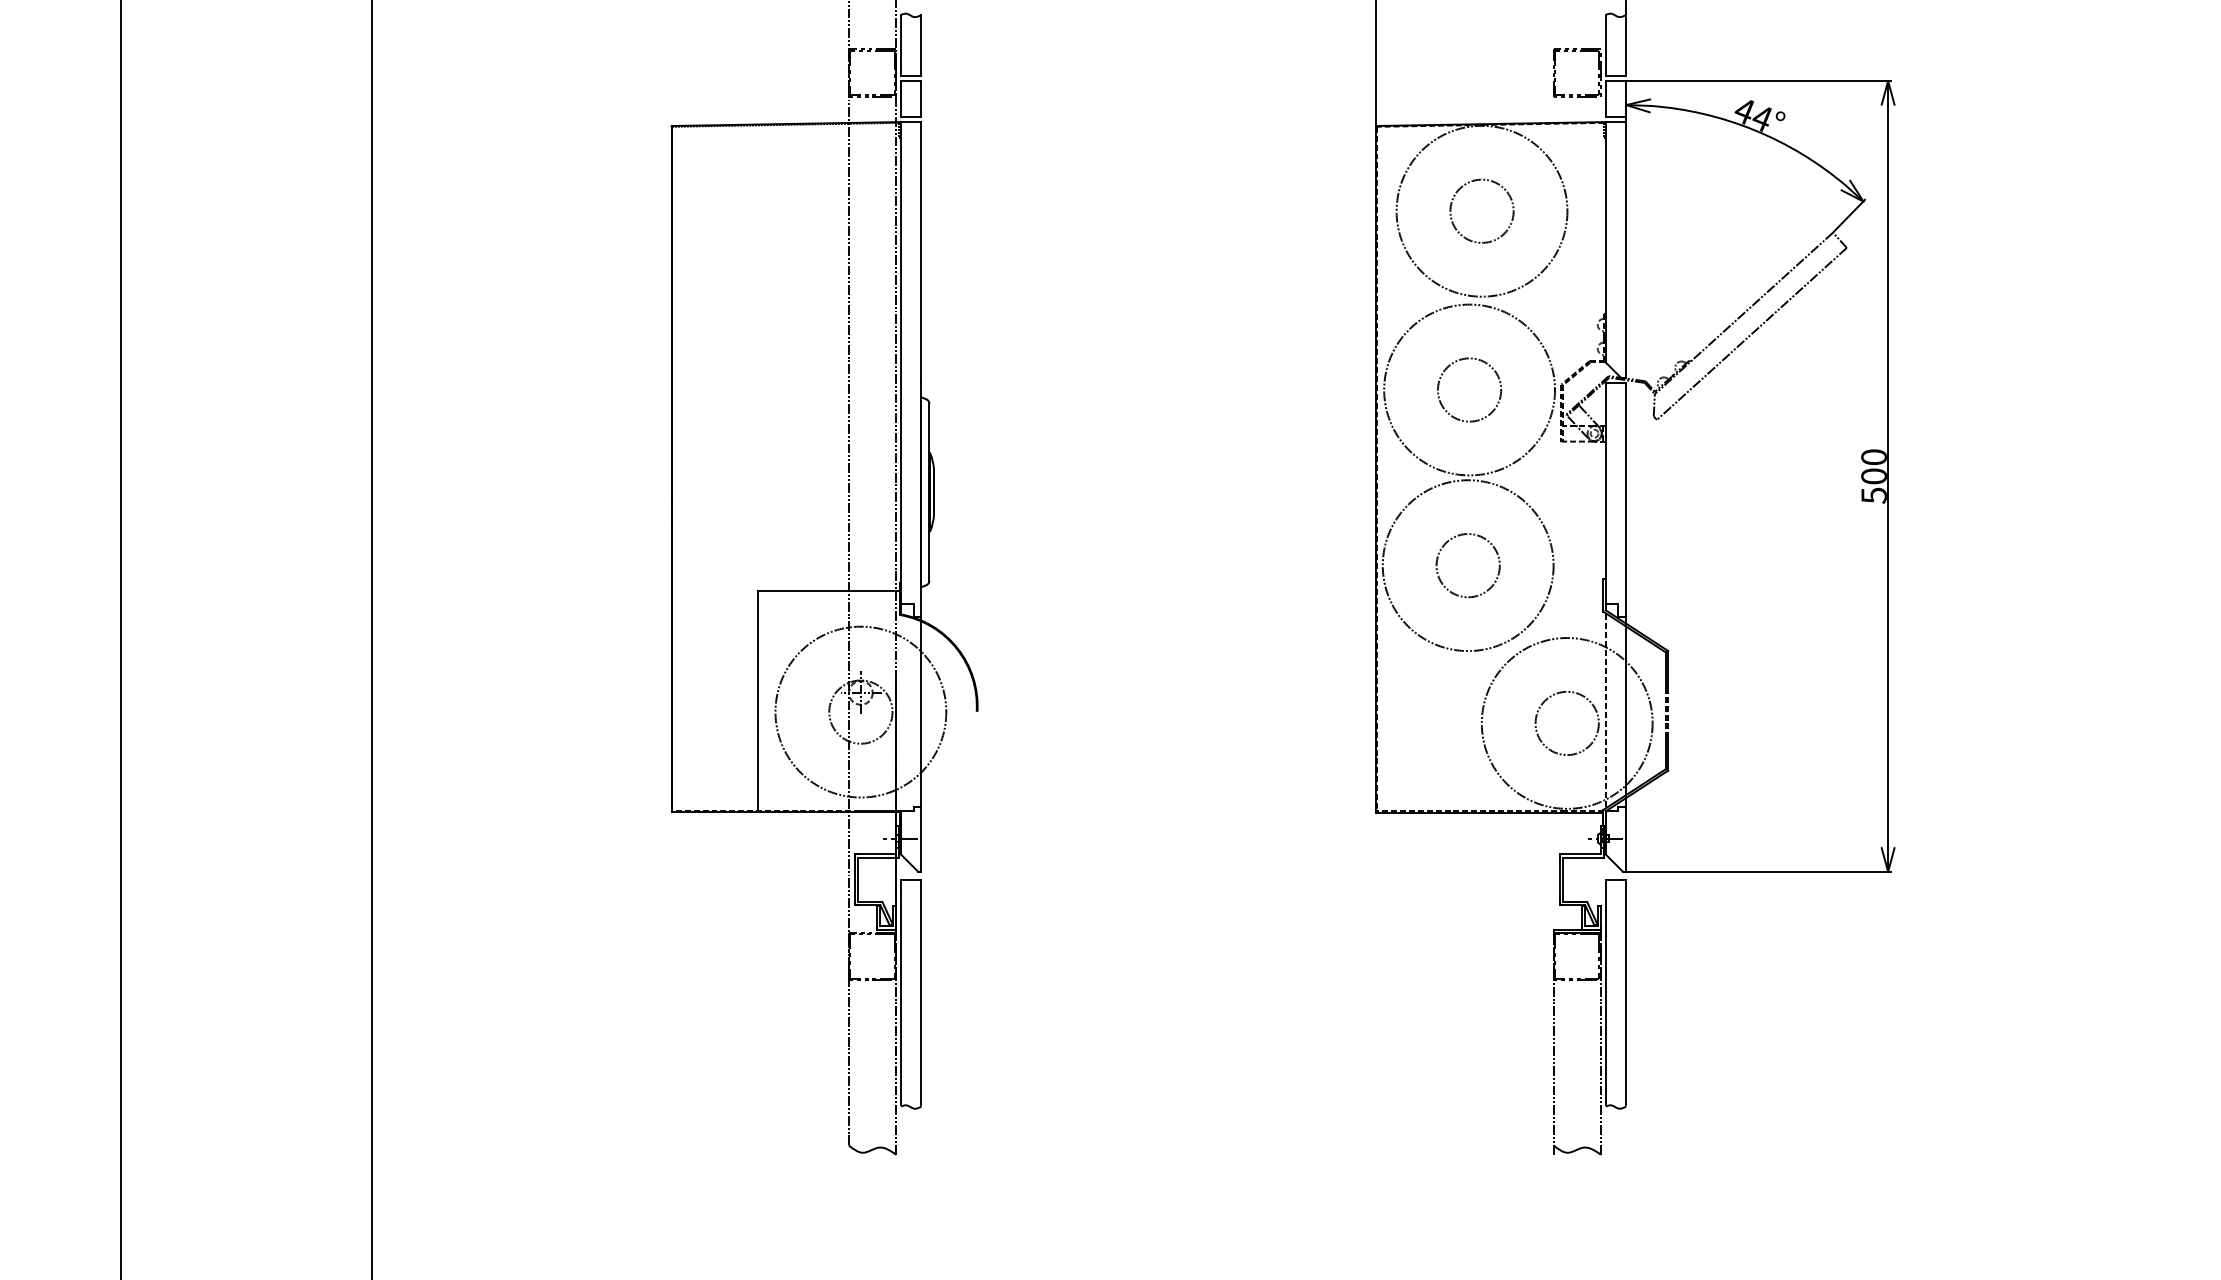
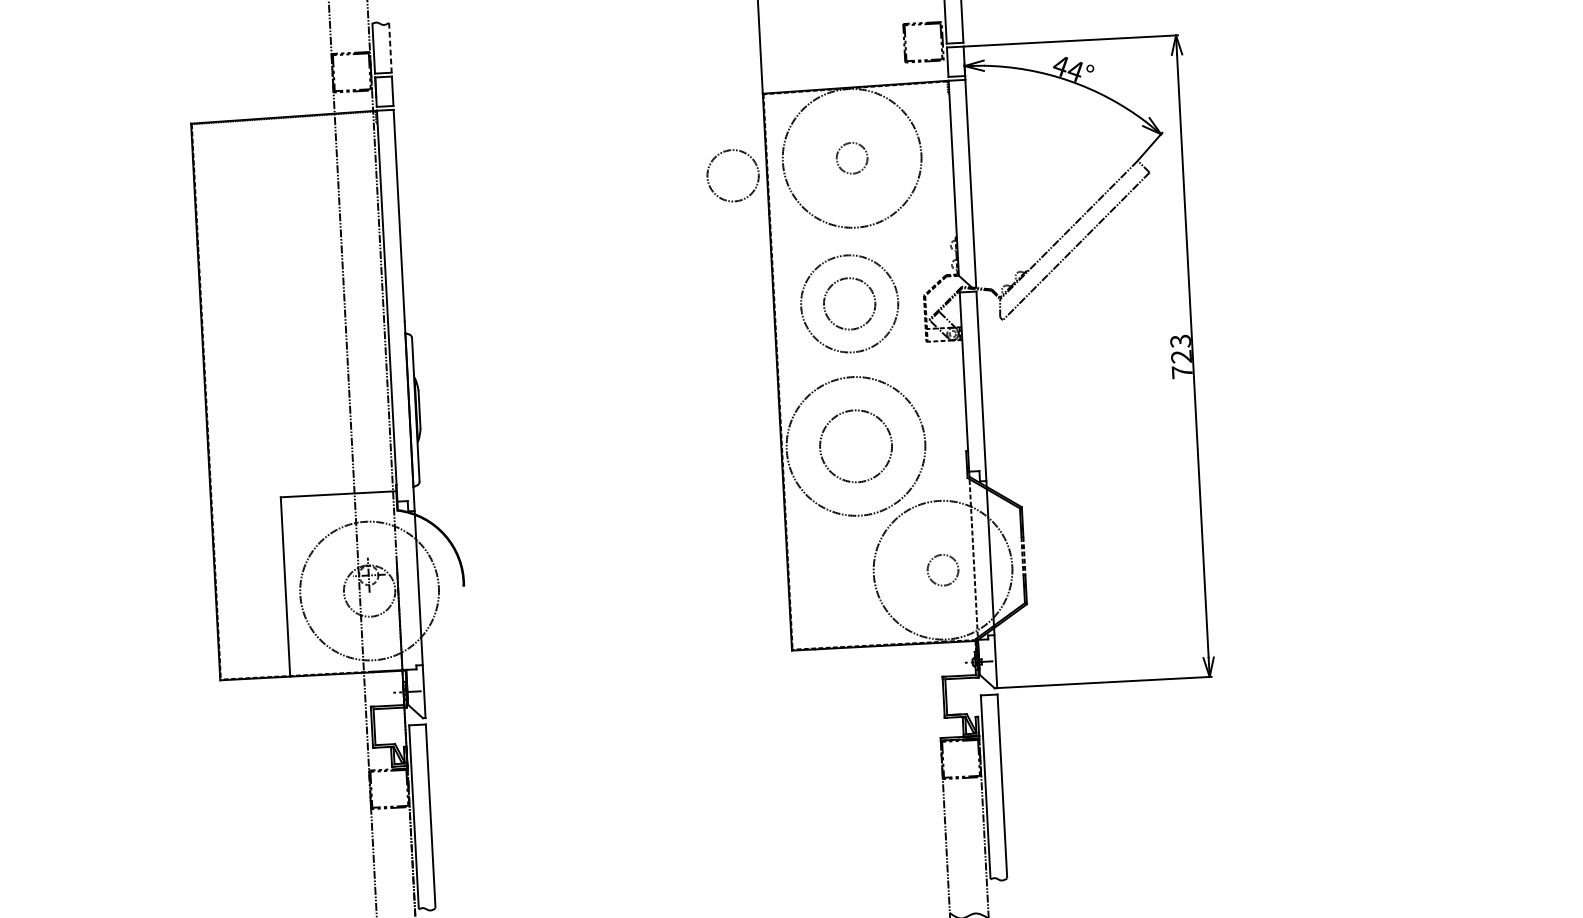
line: (921, 45) -> (390, 47), solid -> dashed
circle: (1481, 210) -> (851, 157), size x0.6
circle: (1334, 224) -> (733, 175), added
circle: (1469, 389) -> (849, 303), size x0.7
text: (1873, 476) -> (1180, 356), 500 -> 723
circle: (1467, 565) -> (855, 446), size x1.4
circle: (1566, 723) -> (942, 570), size x0.6

